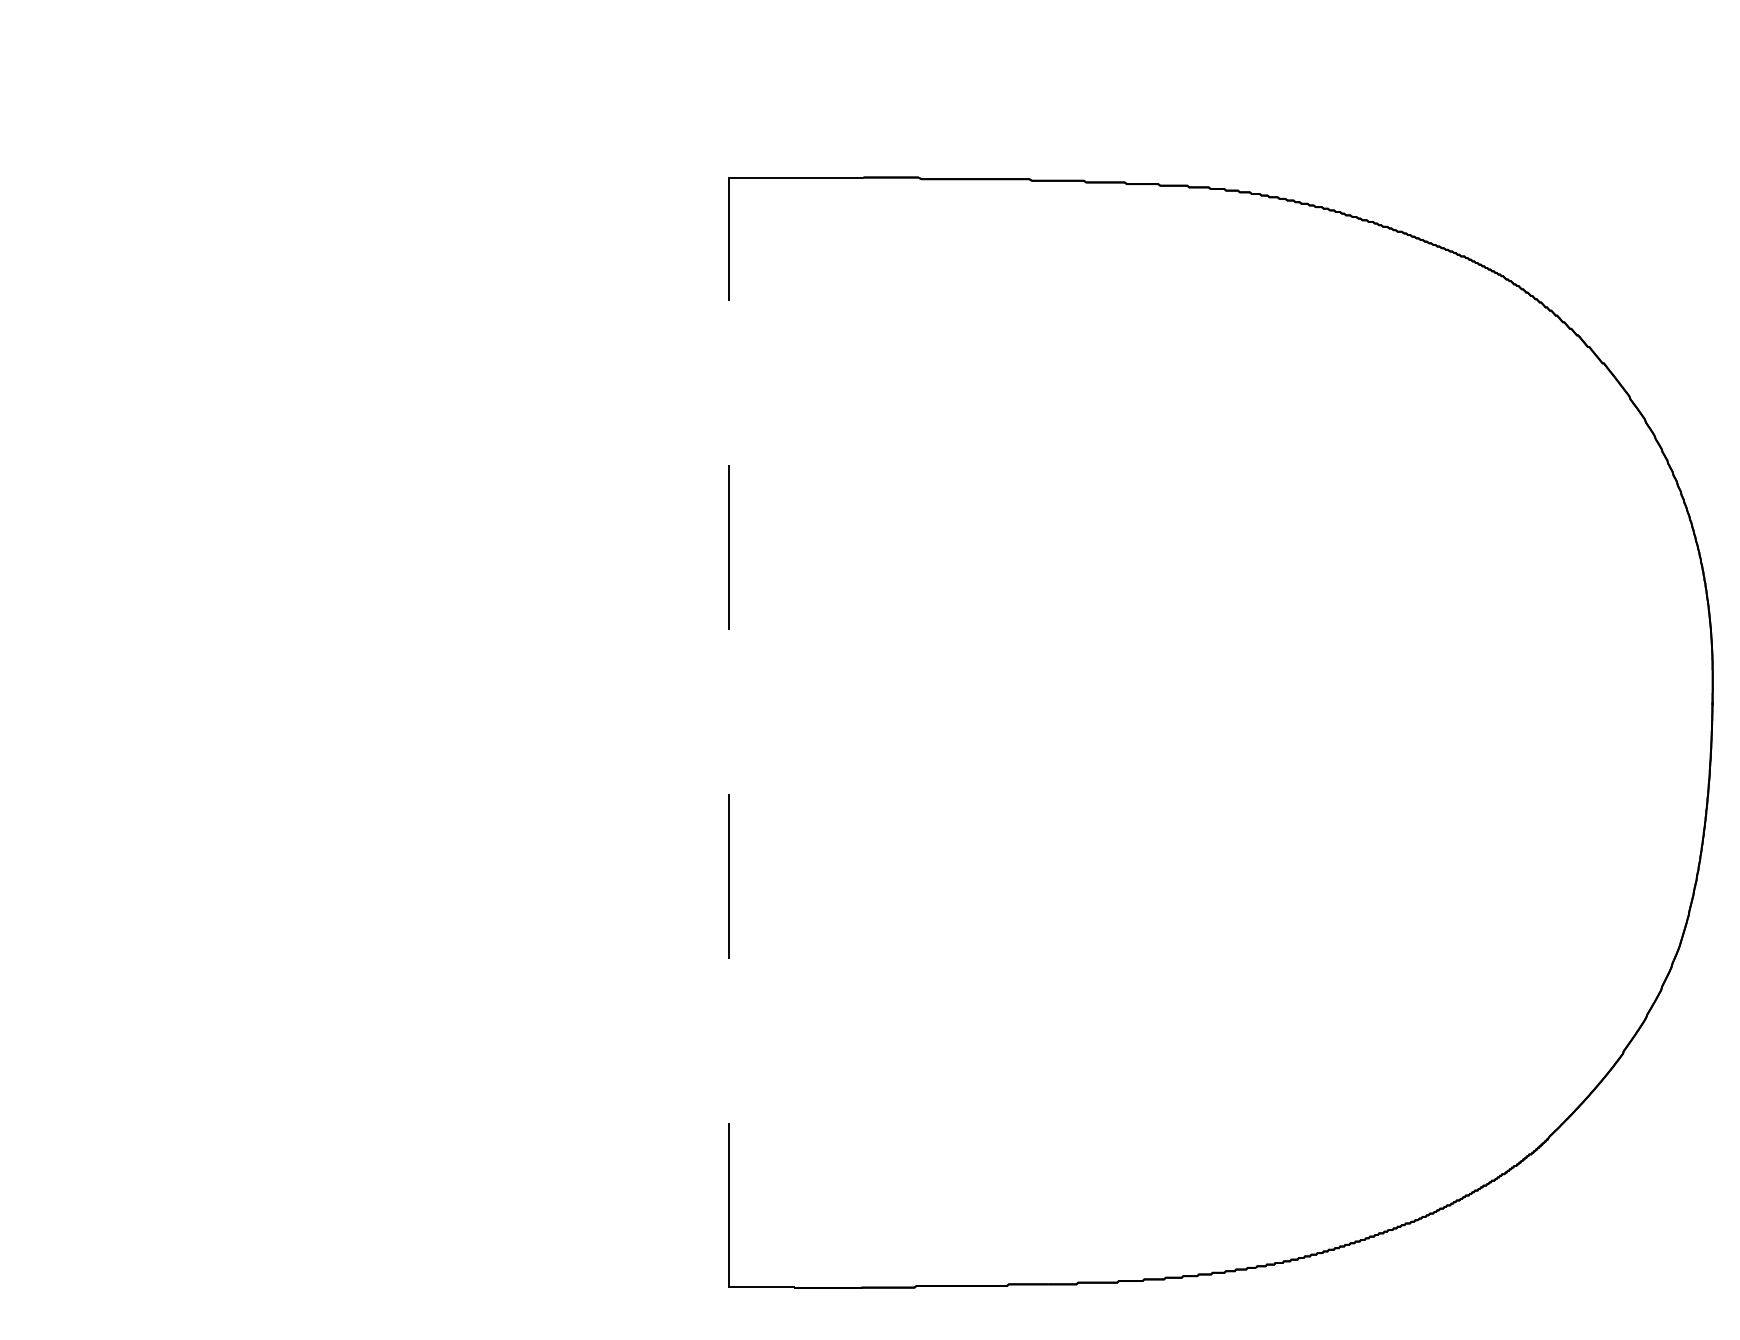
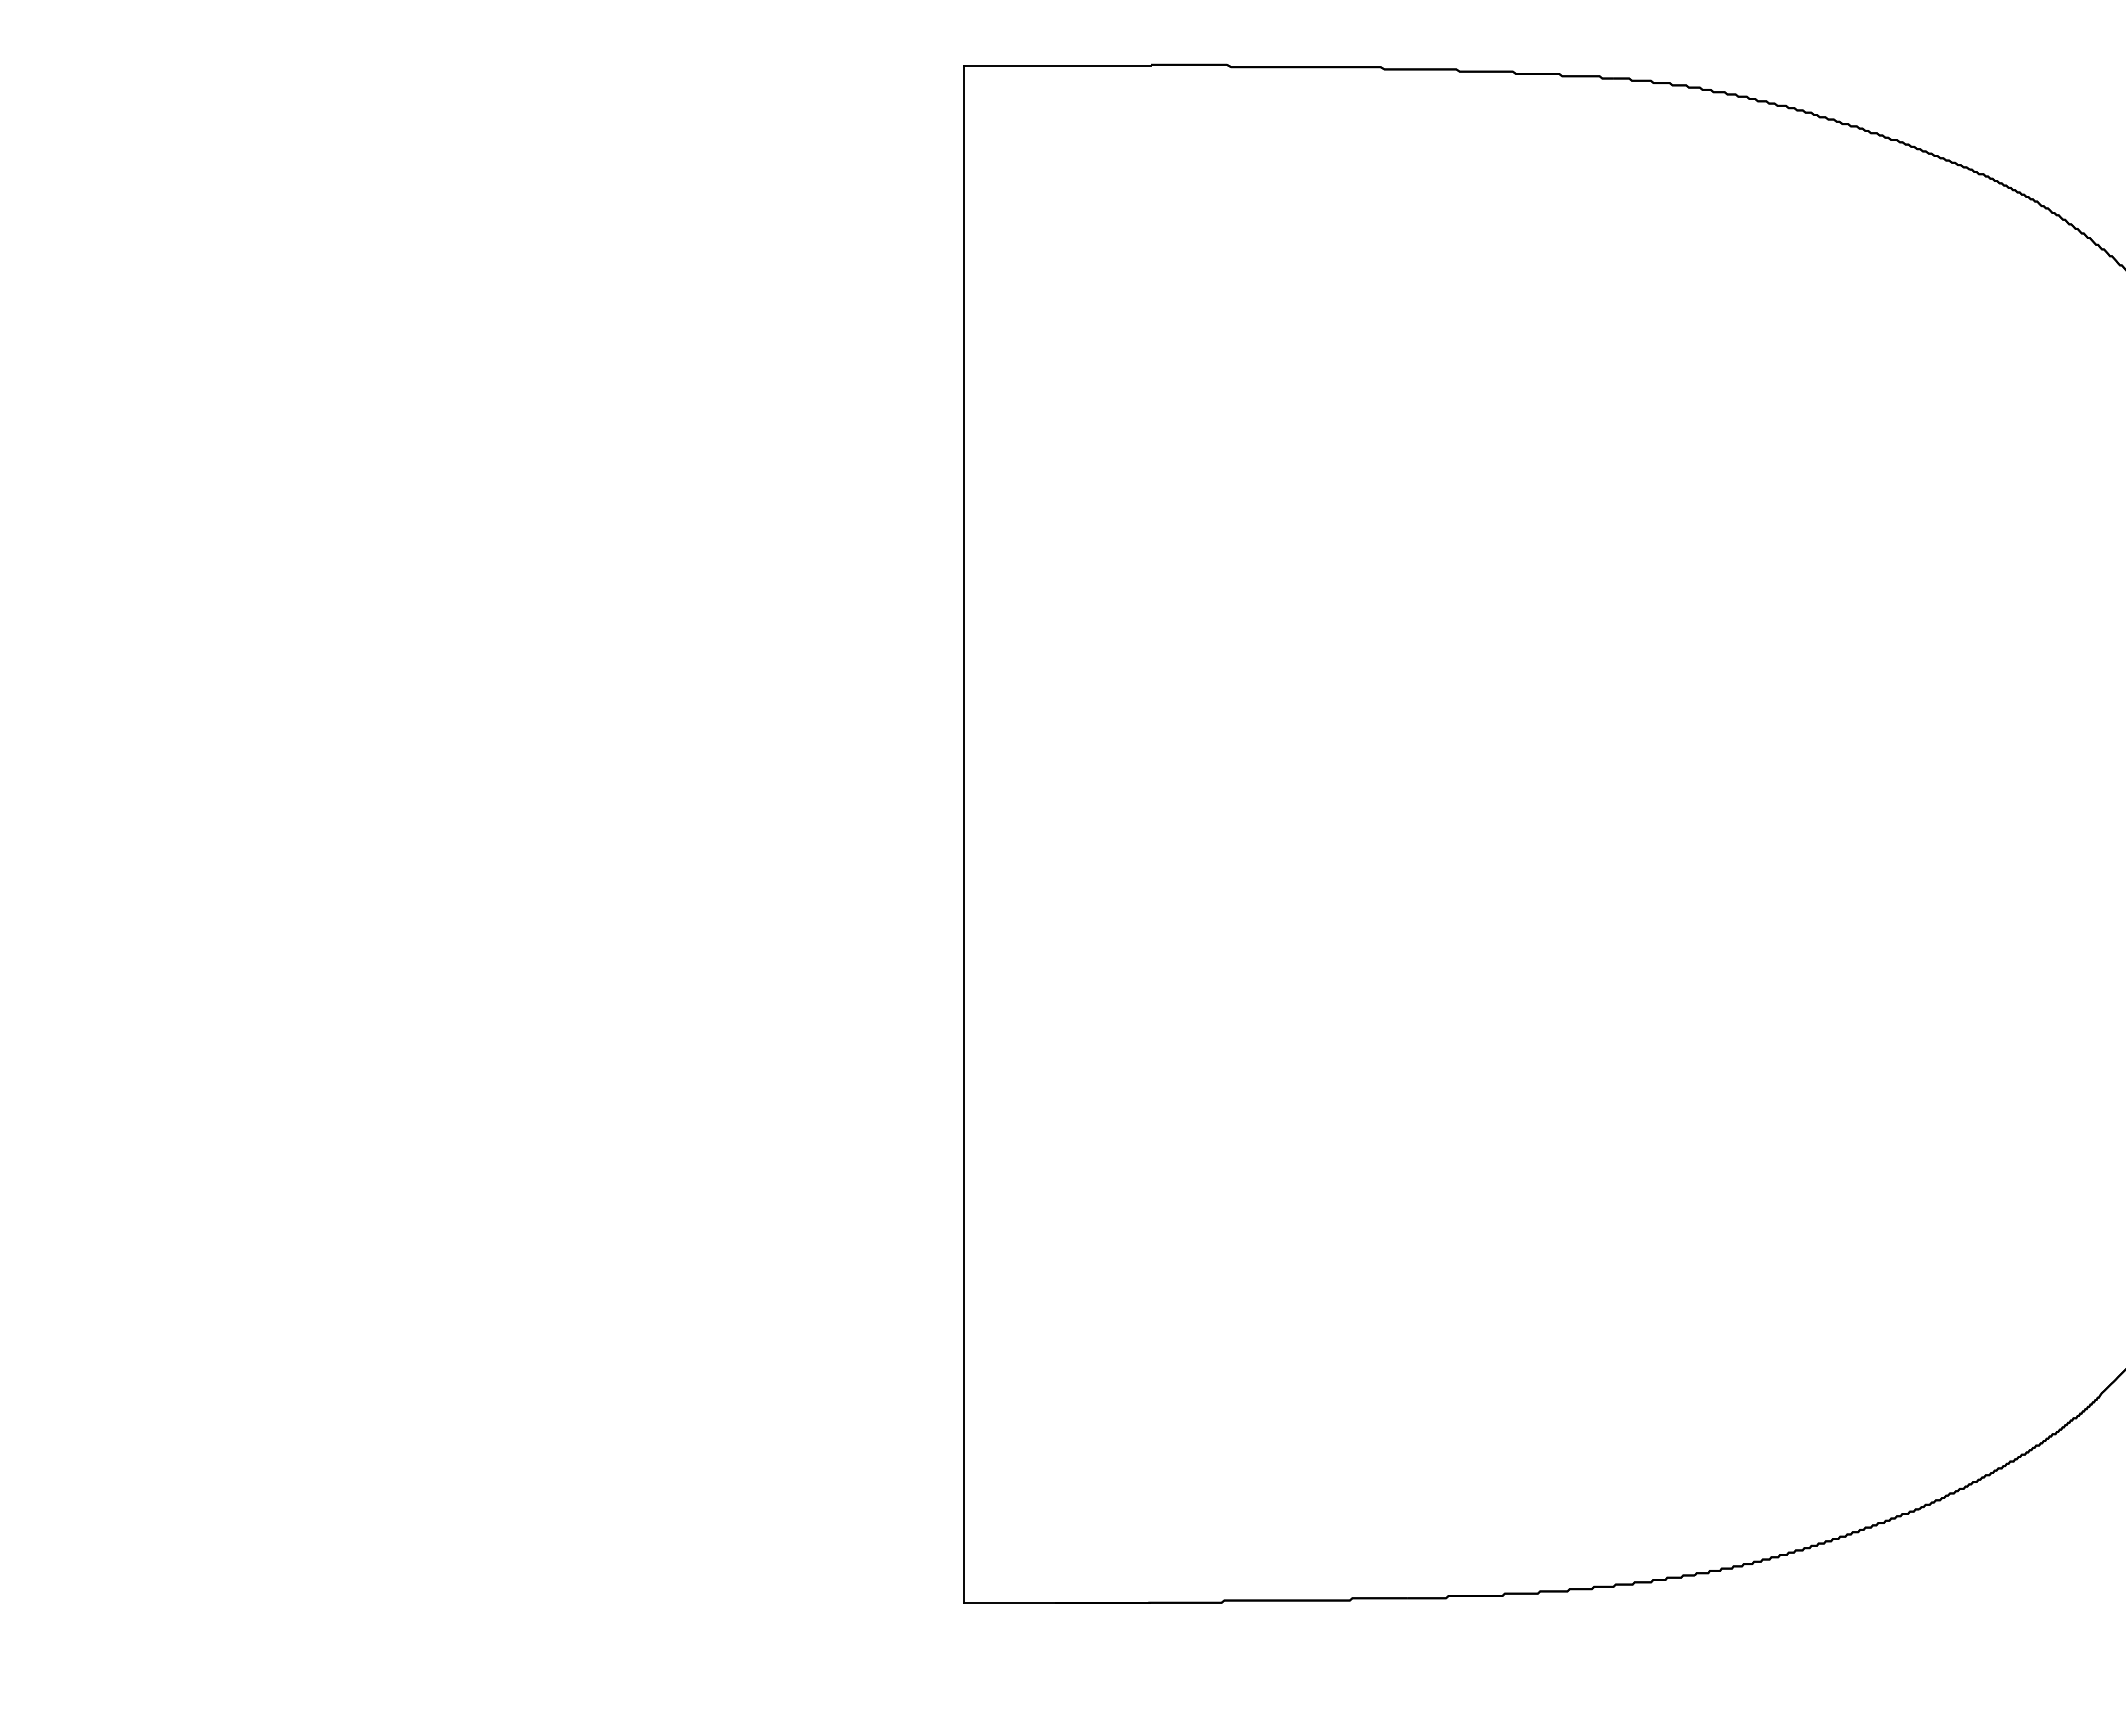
line: (728, 732) -> (963, 833), dashed -> solid

